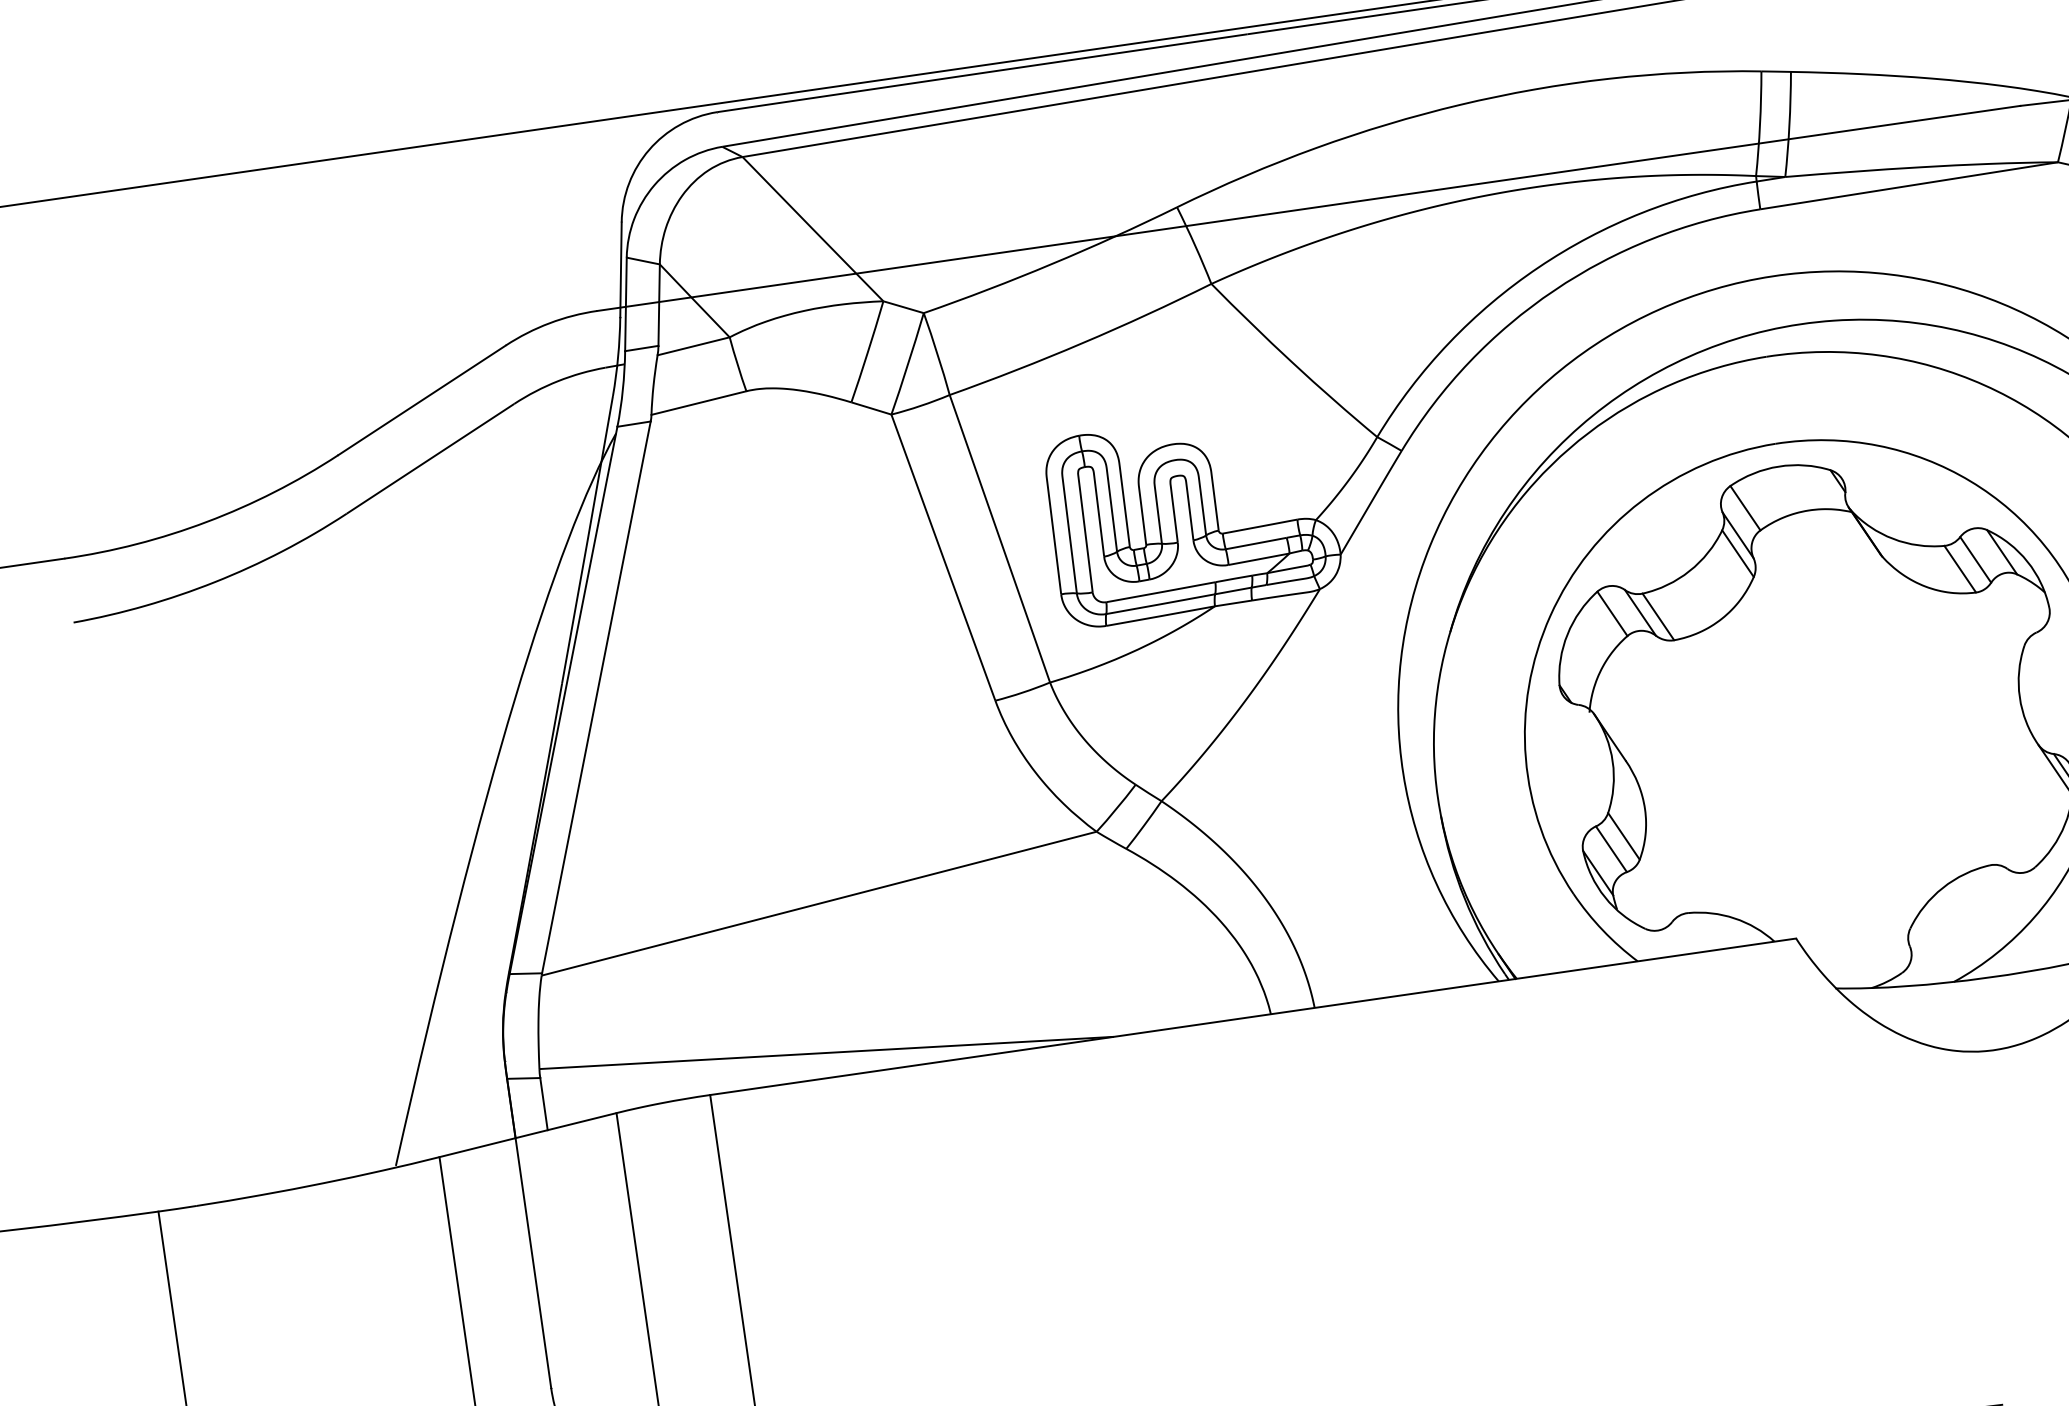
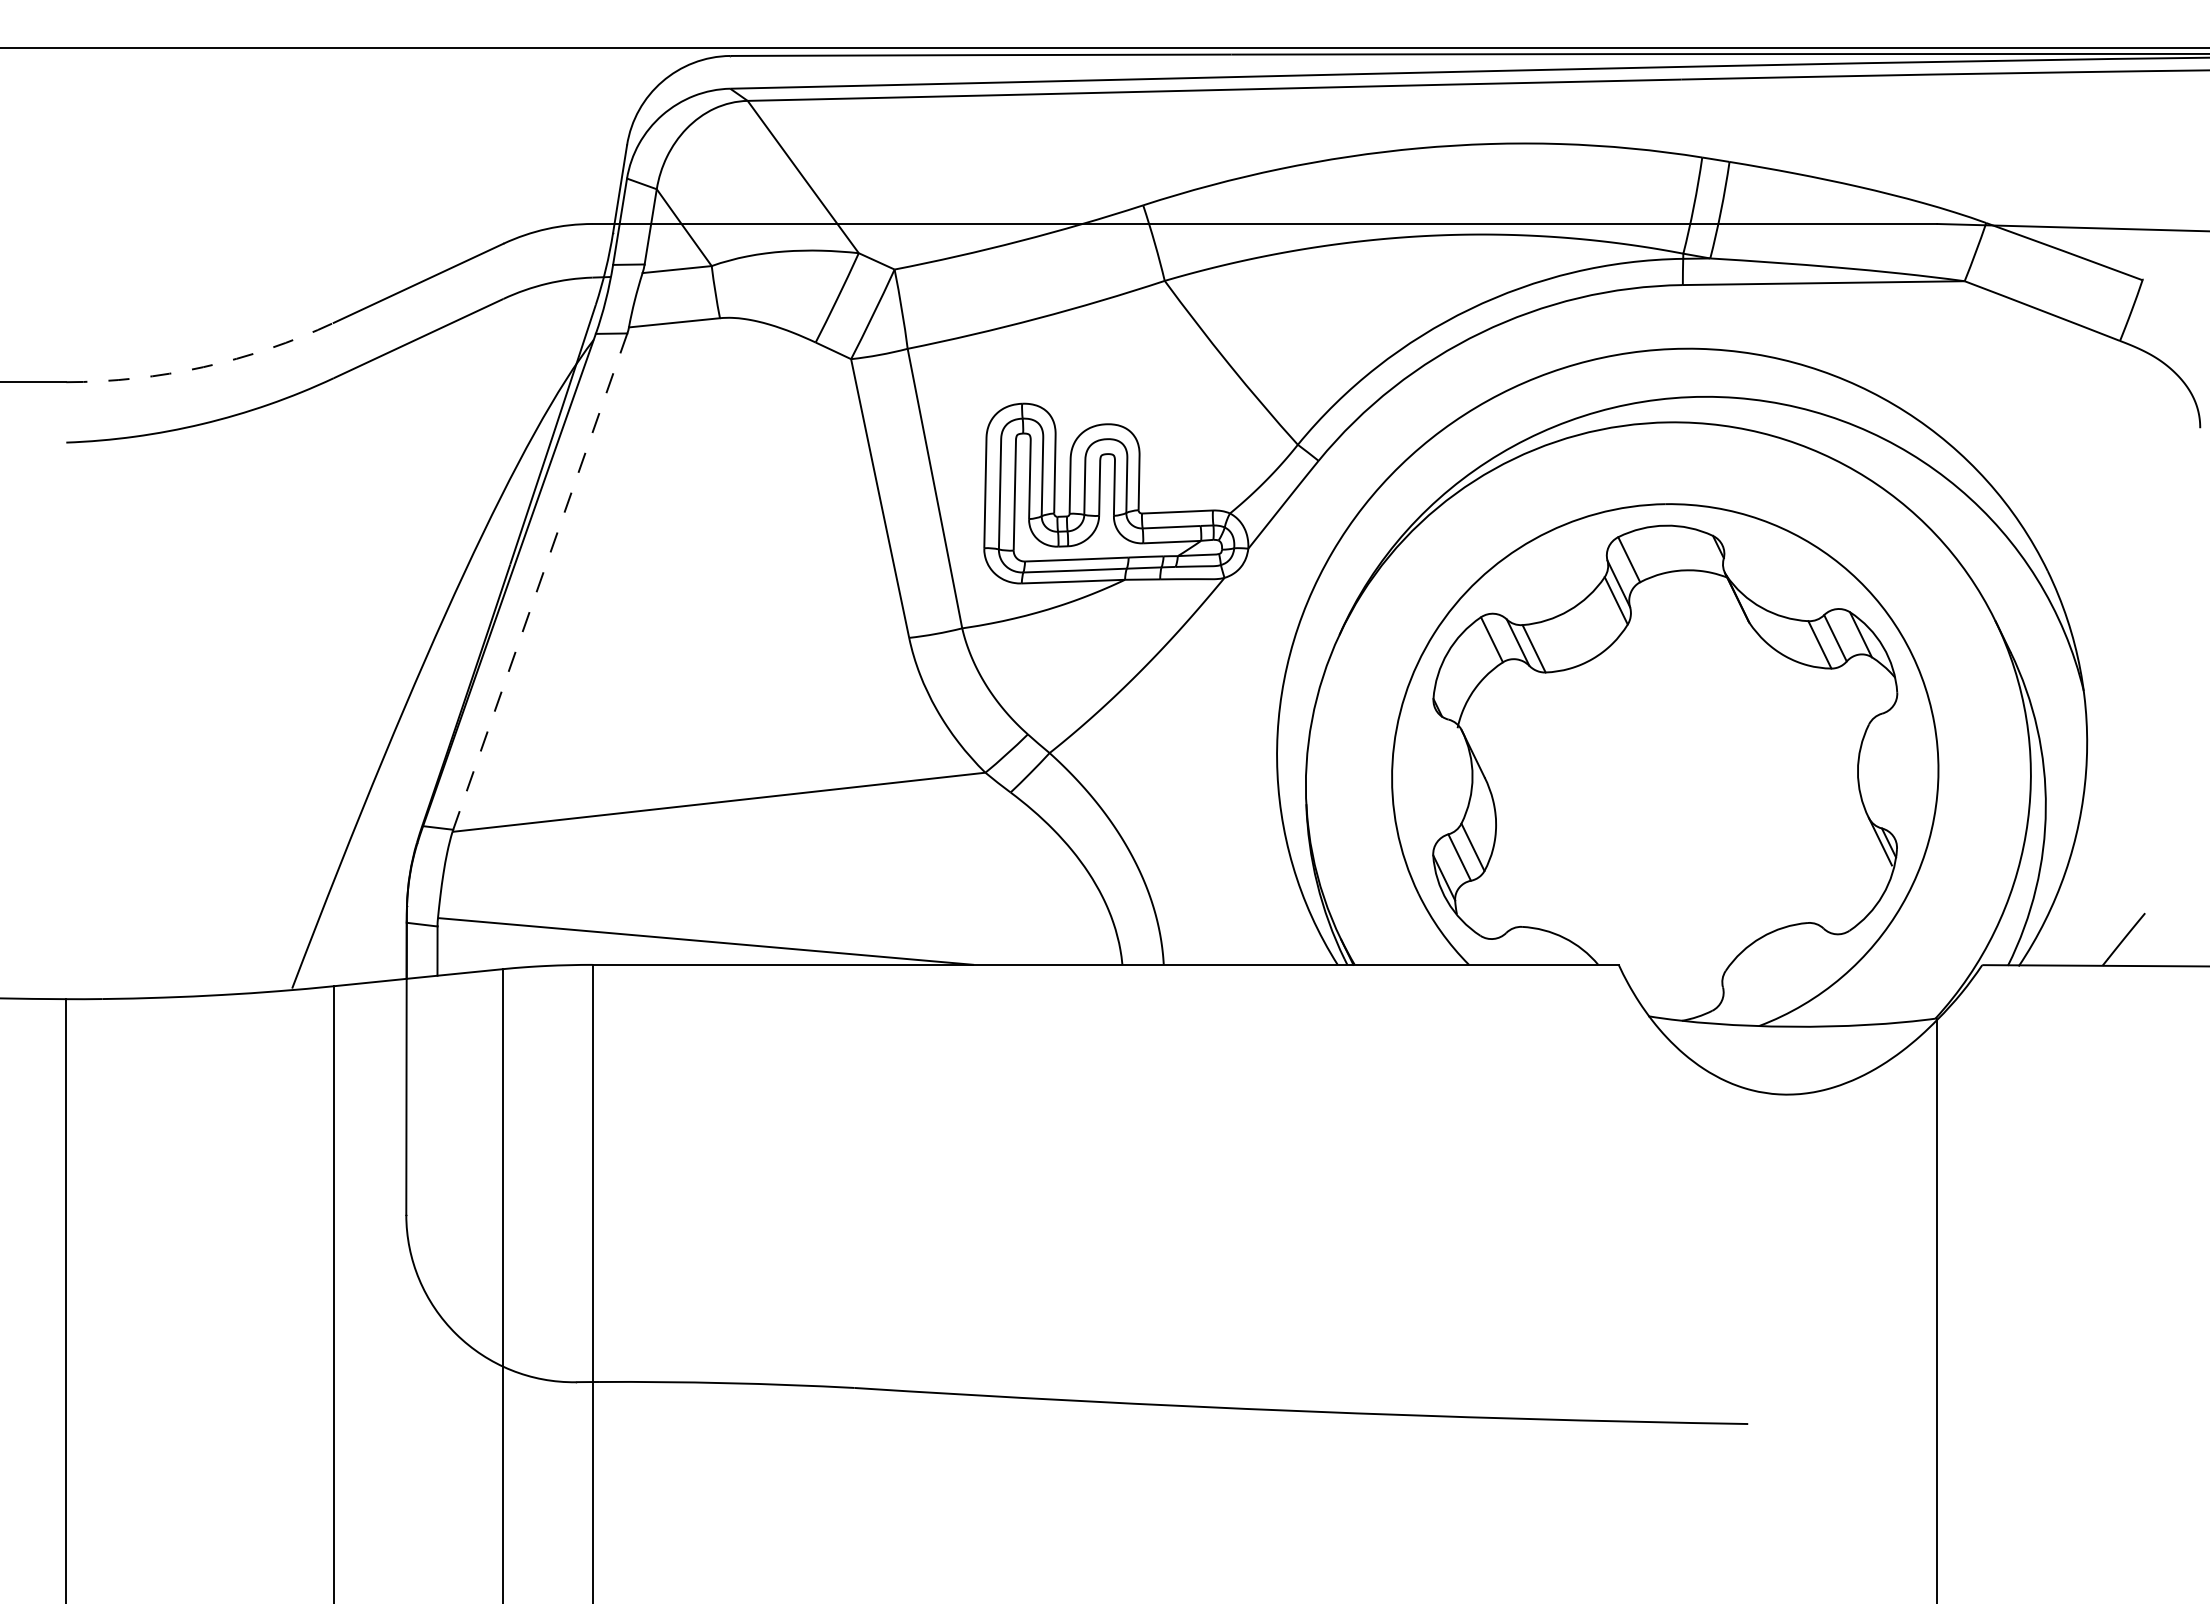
arc: (207, 522) -> (203, 367), solid -> dashed
line: (596, 697) -> (540, 581), solid -> dashed

